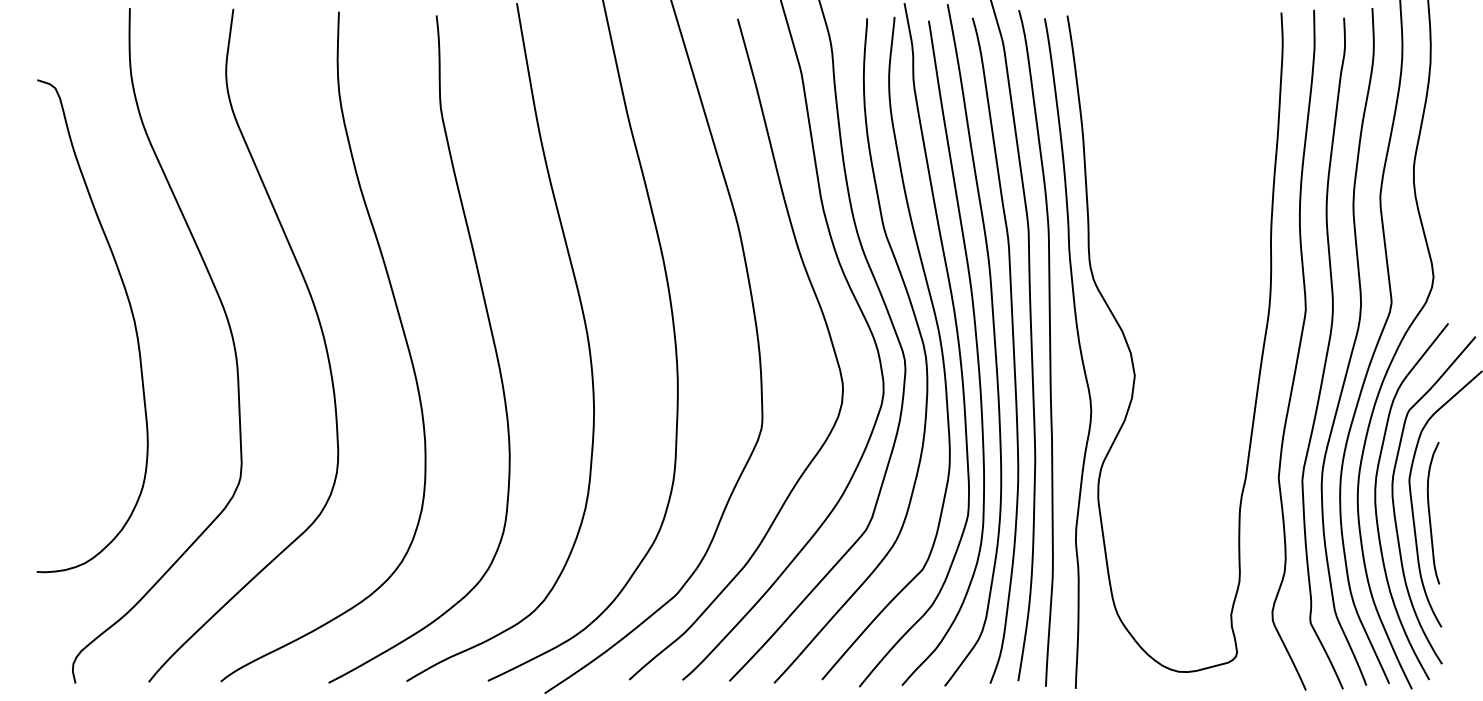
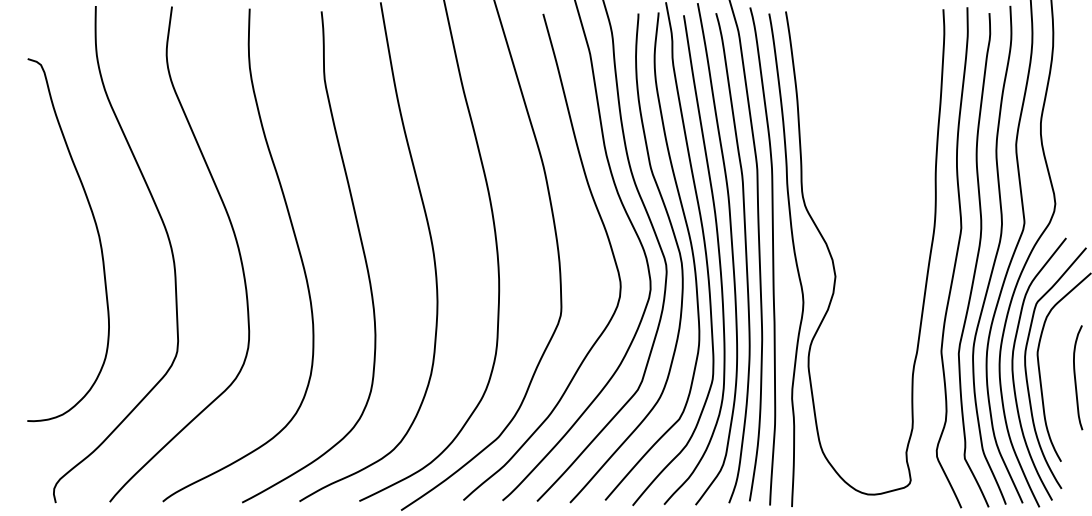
curve: (1430, 513) -> (1075, 377), moved

